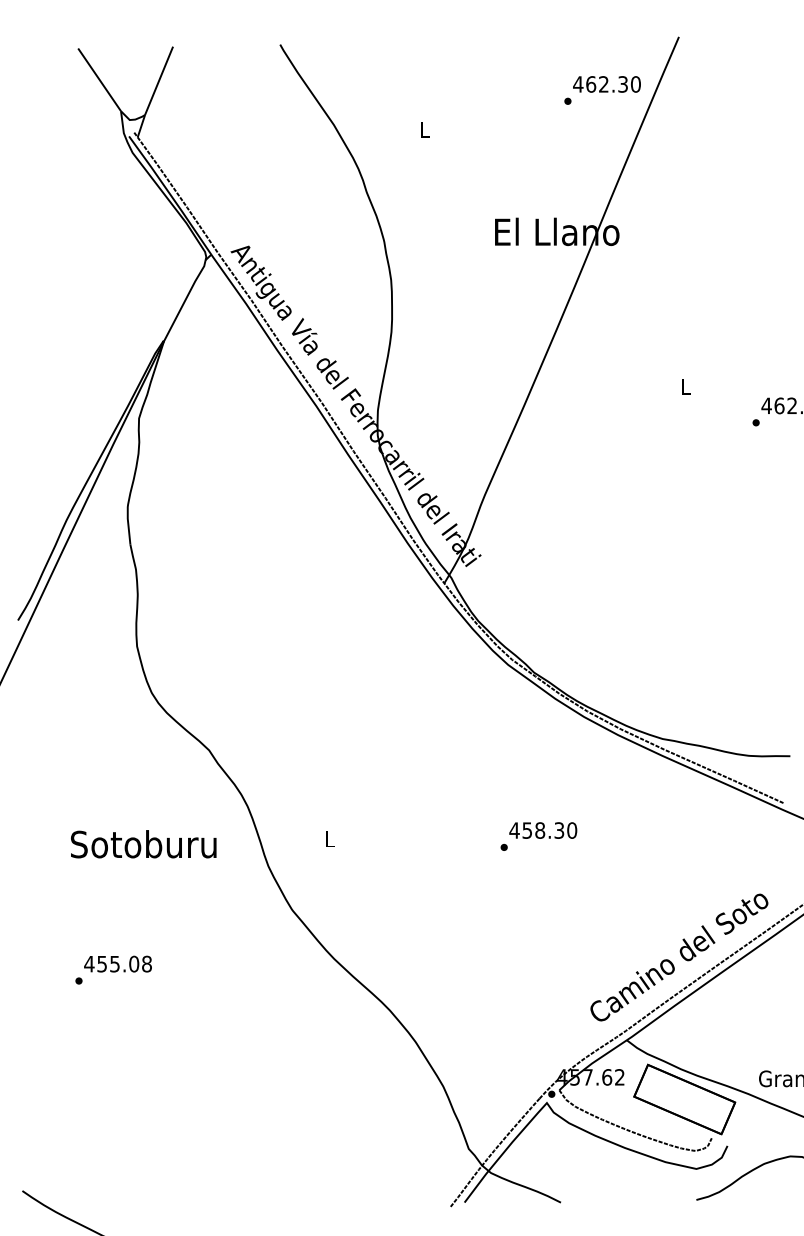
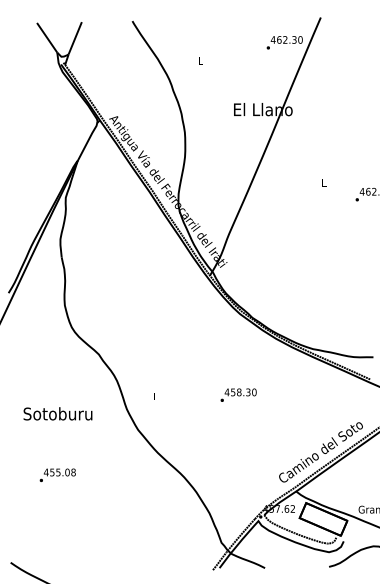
text: (538, 834) -> (238, 394), moved
text: (142, 843) -> (57, 413), moved
text: (113, 968) -> (57, 474), moved

